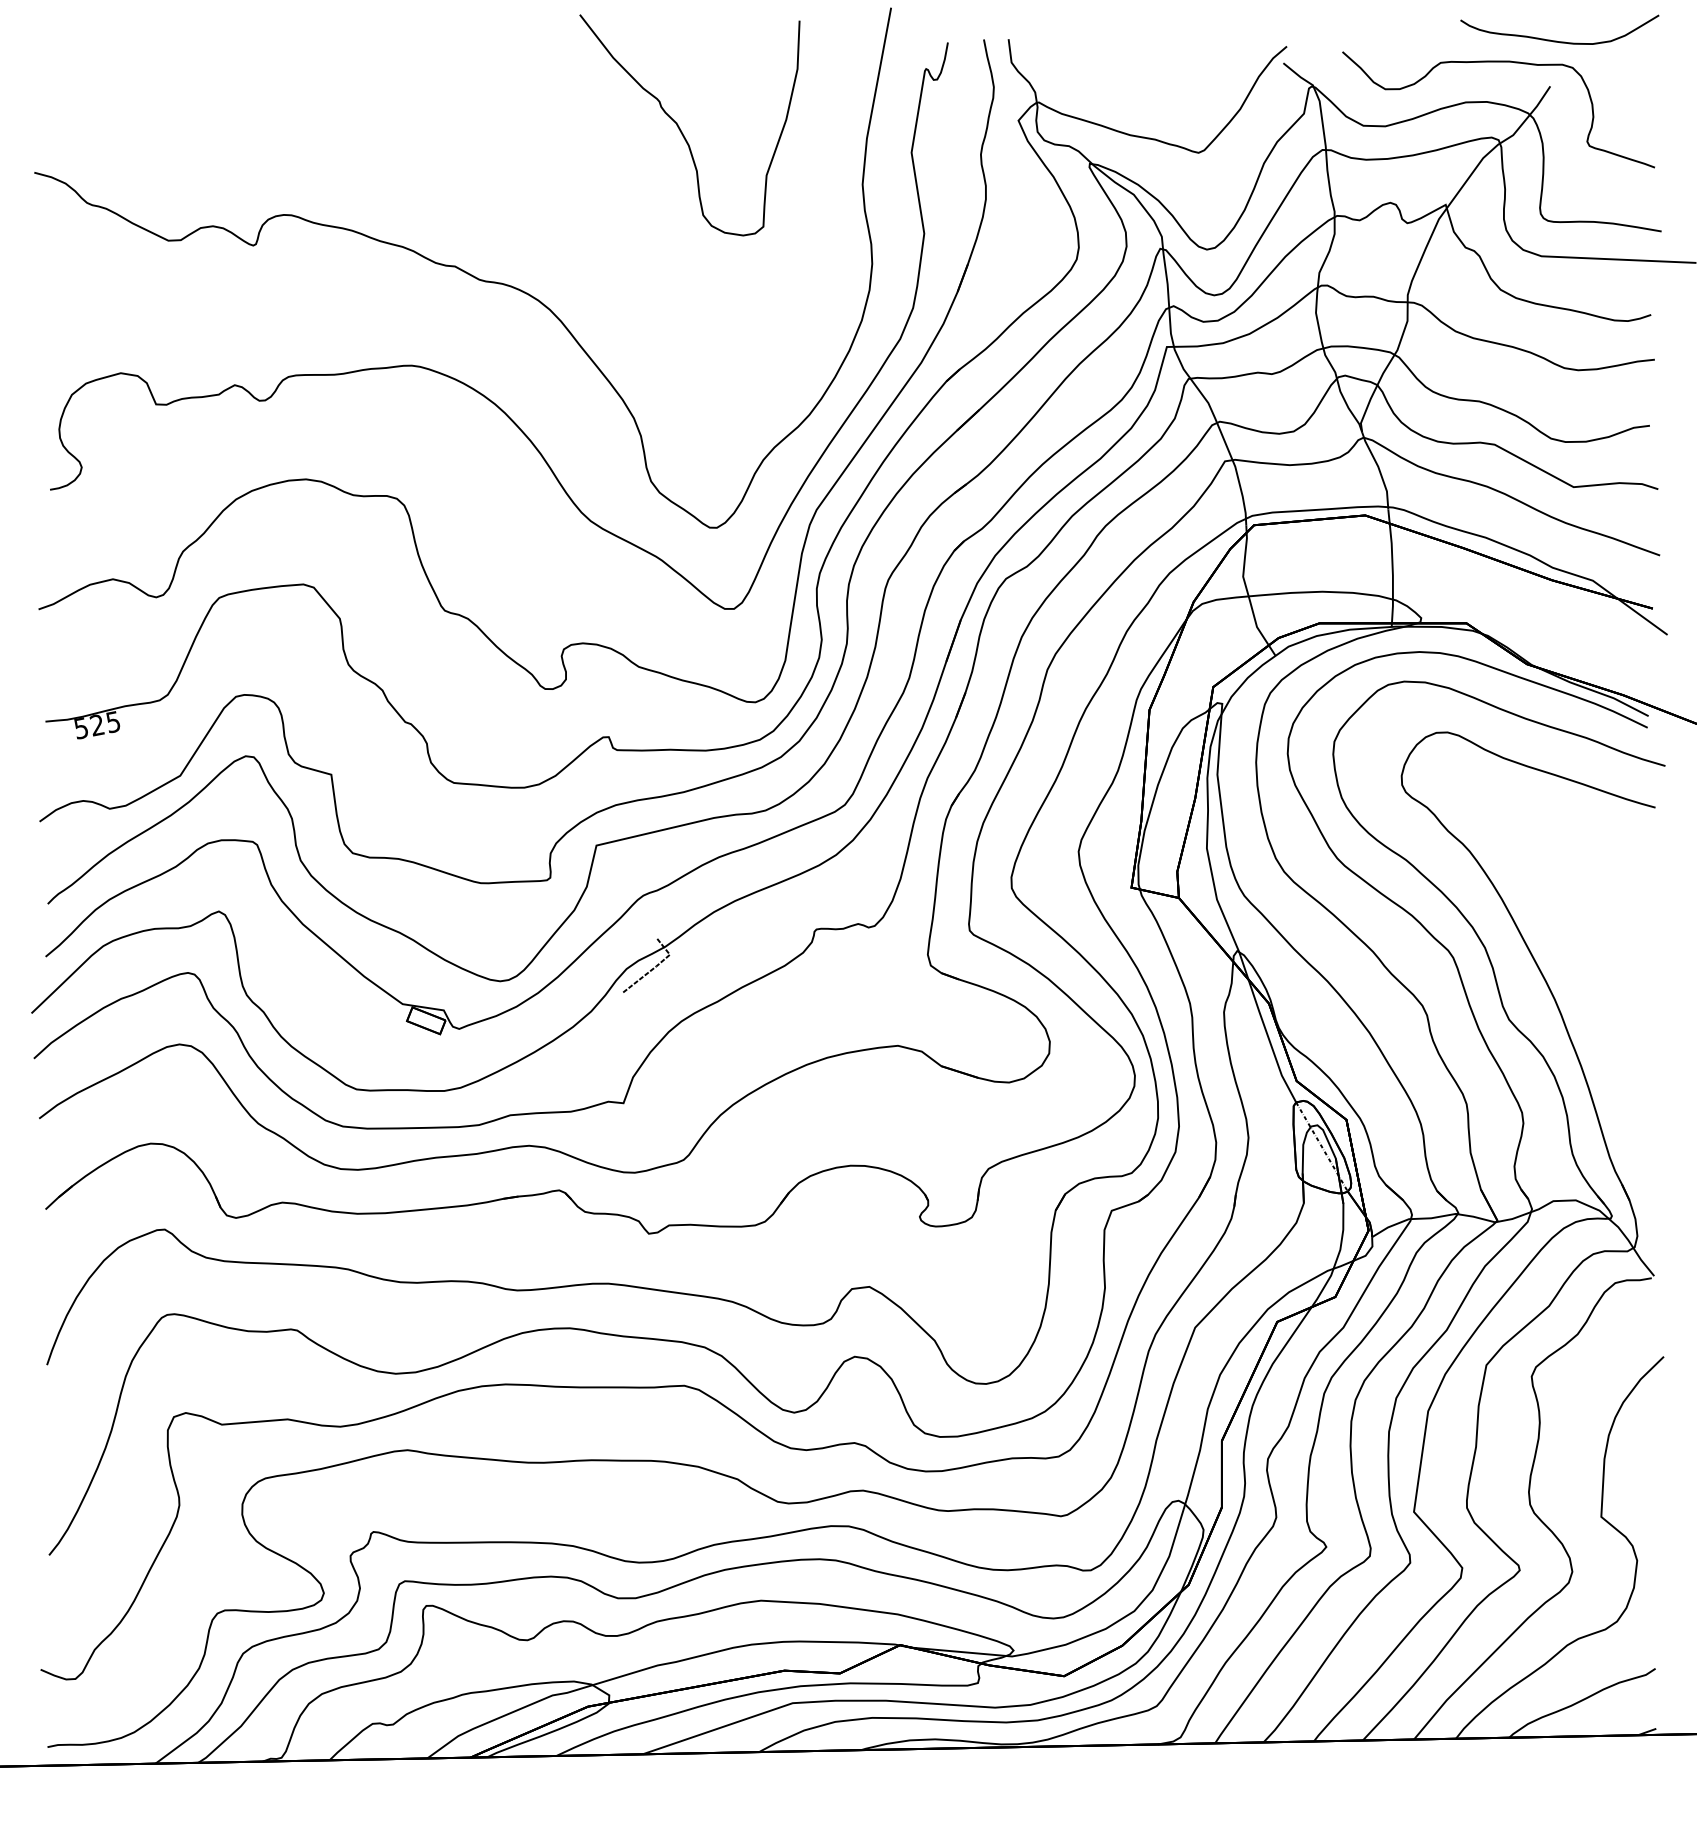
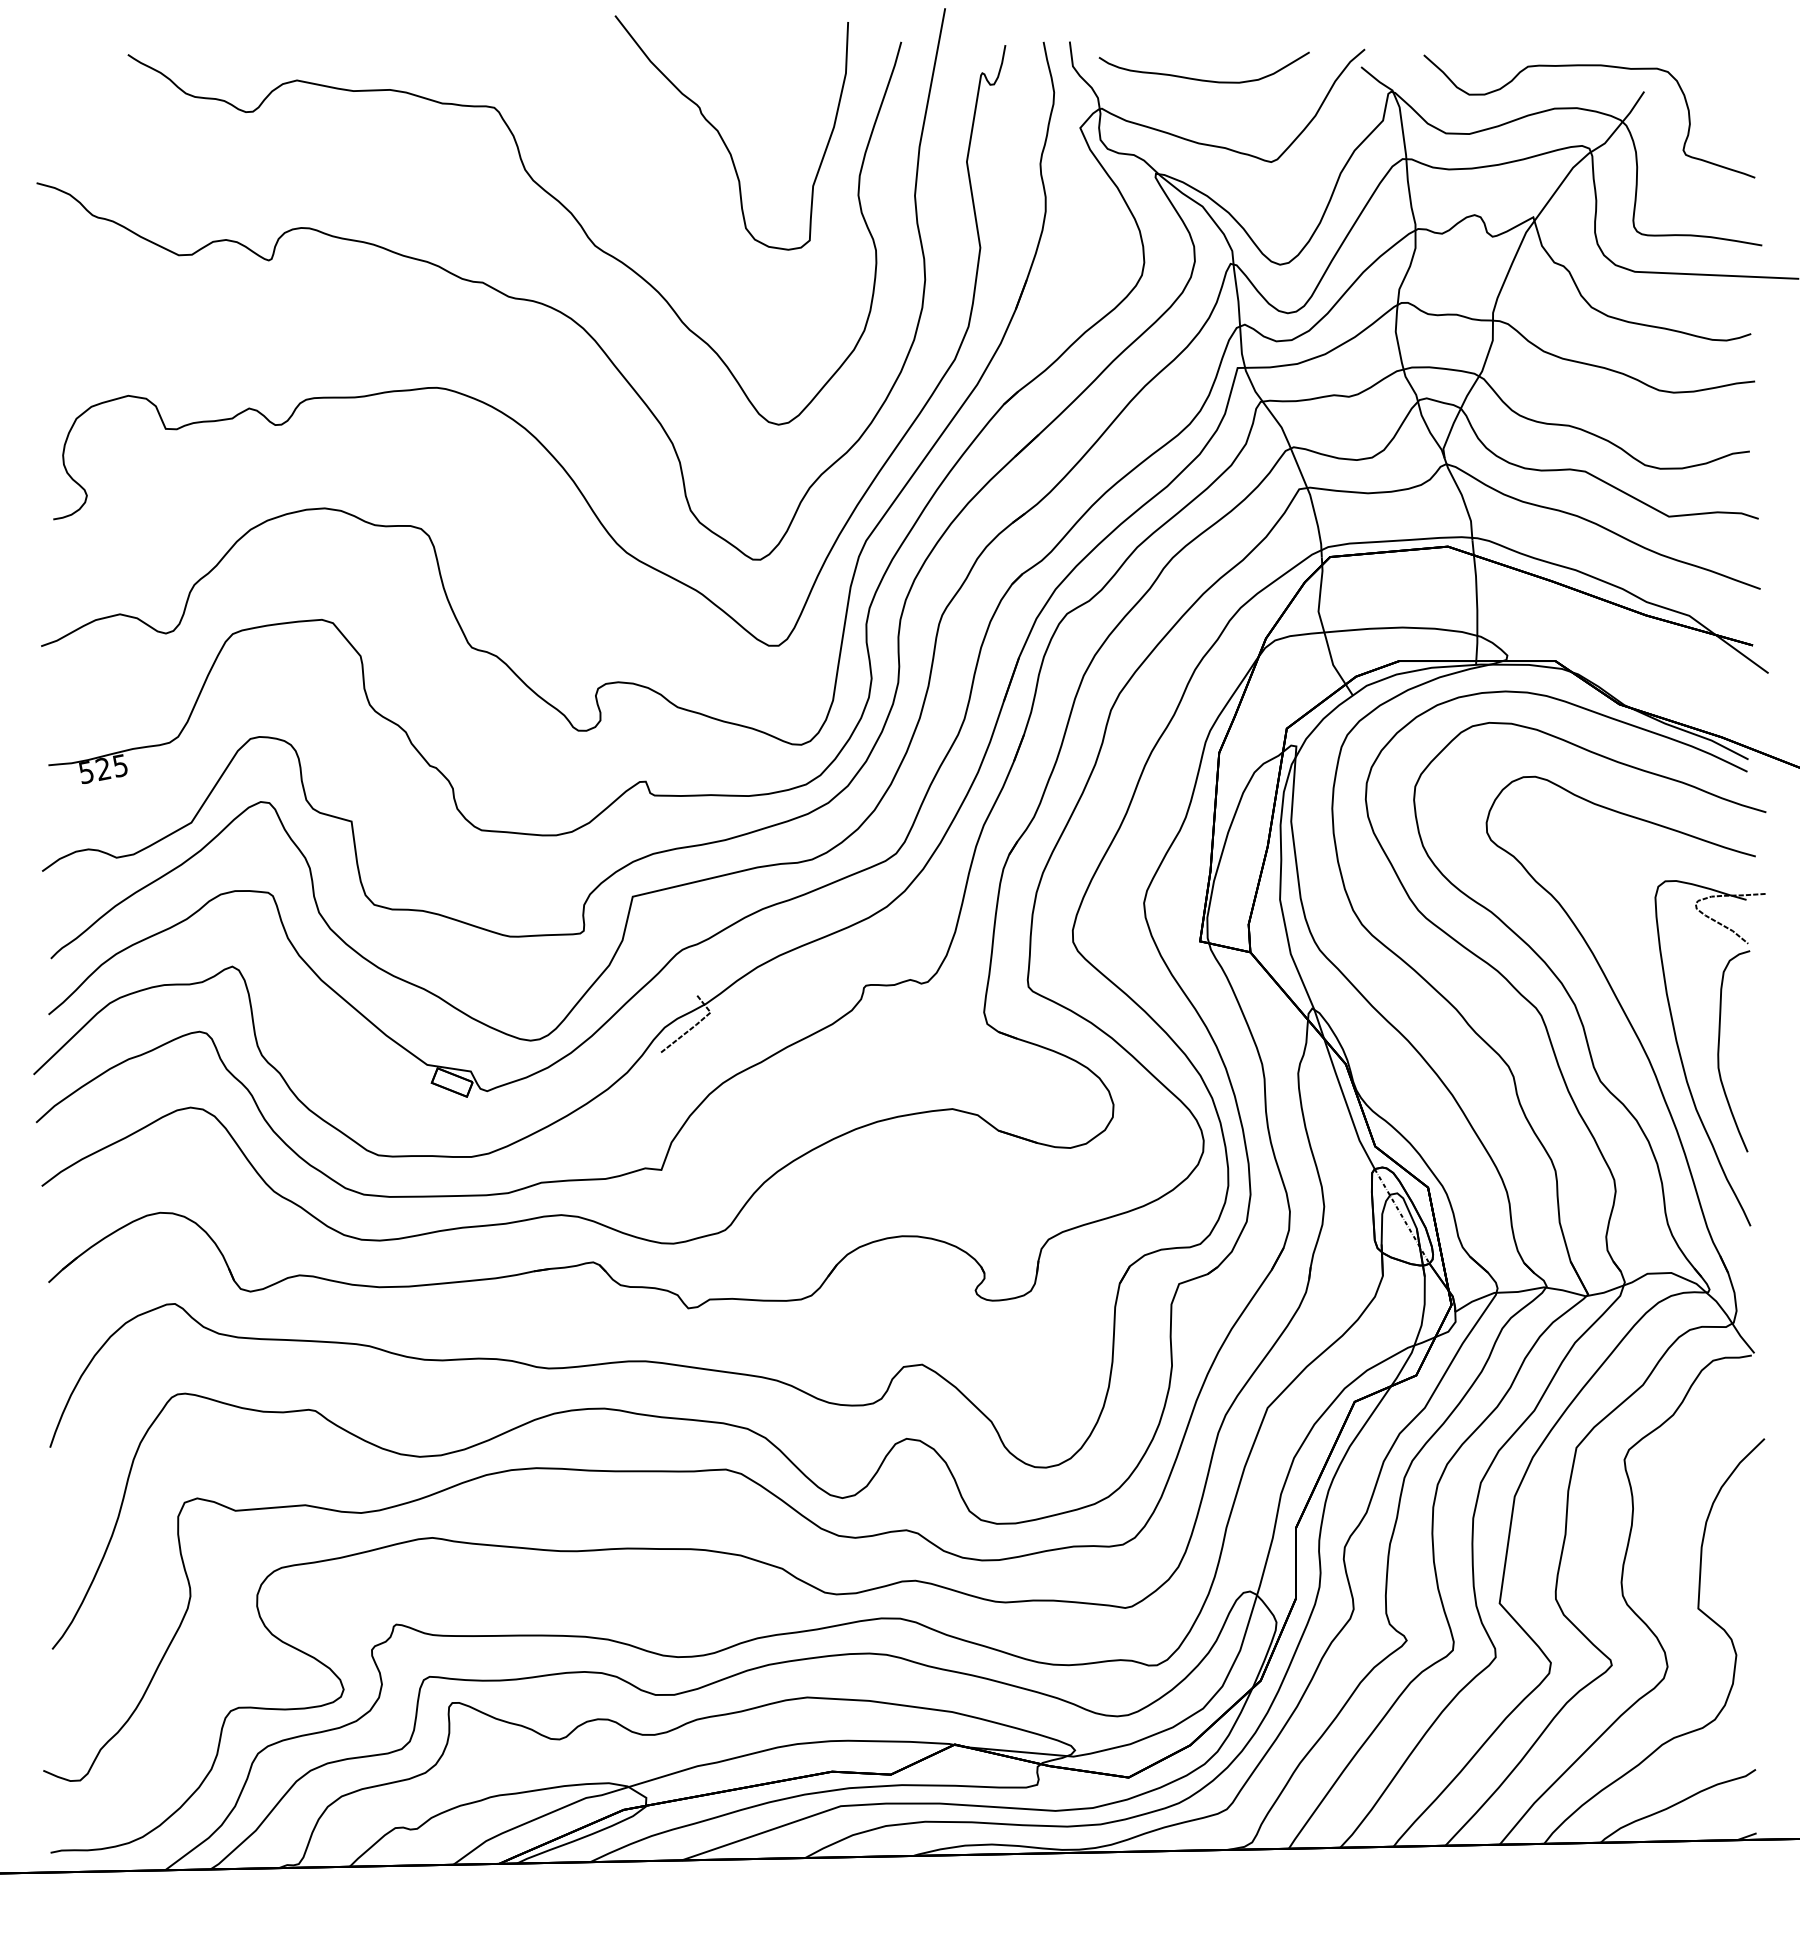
curve: (1559, 40) -> (1203, 79), moved
curve: (515, 182) -> (546, 193), added
part: (1619, 993) -> (1717, 1053), added

